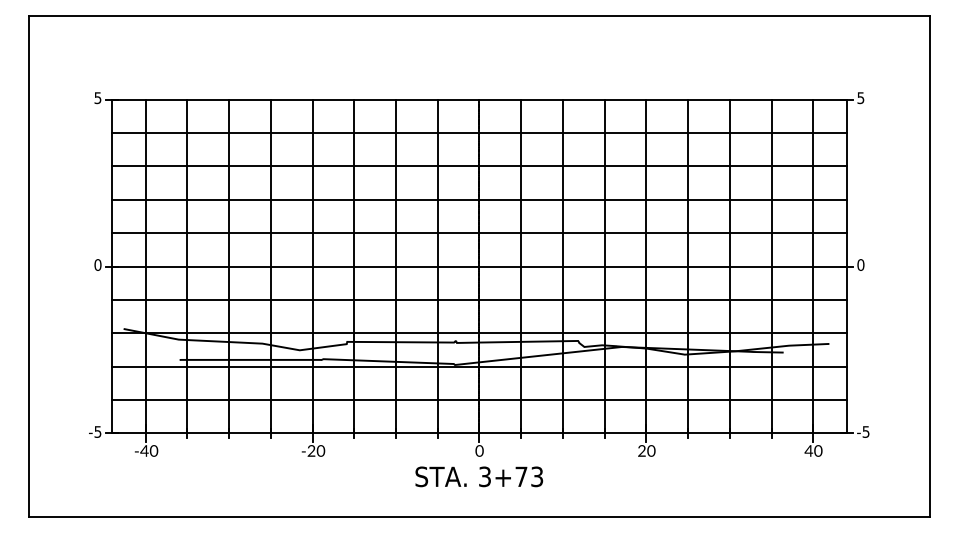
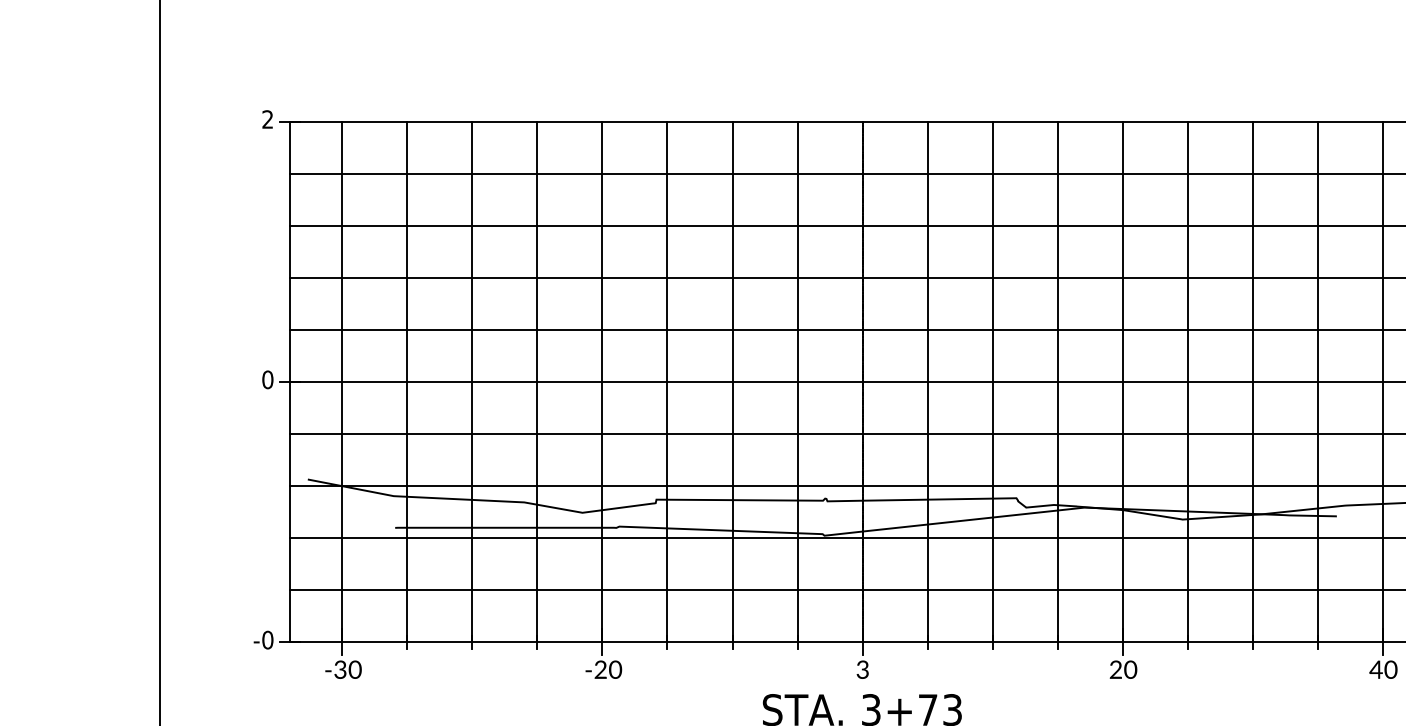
text: (97, 98) -> (267, 120), 5 -> 2
text: (97, 431) -> (267, 639), -5 -> -0
text: (144, 450) -> (340, 669), -40 -> -30
text: (479, 450) -> (862, 669), 0 -> 3

